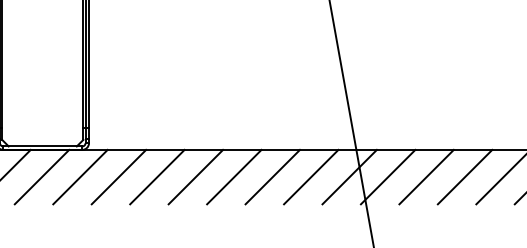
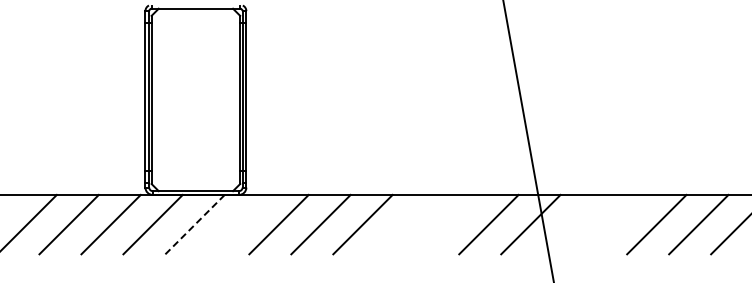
line: (42, 177) -> (195, 224), solid -> dashed
line: (79, 177) -> (236, 224), removed
line: (233, 177) -> (404, 224), removed
line: (272, 177) -> (446, 224), removed
line: (387, 177) -> (572, 224), removed
line: (426, 177) -> (614, 224), removed

